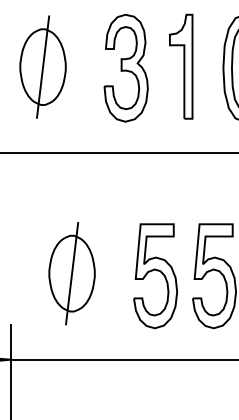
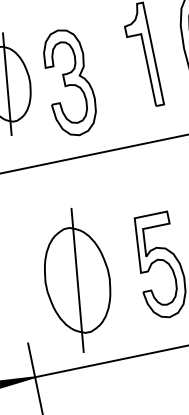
part: (125, 67) -> (68, 82), moved
part: (71, 273) -> (76, 280), size x1.4

